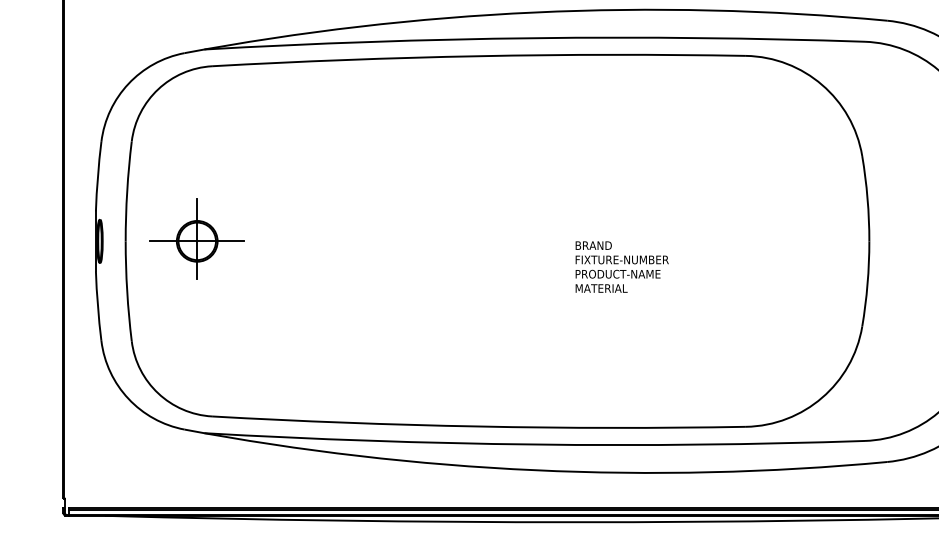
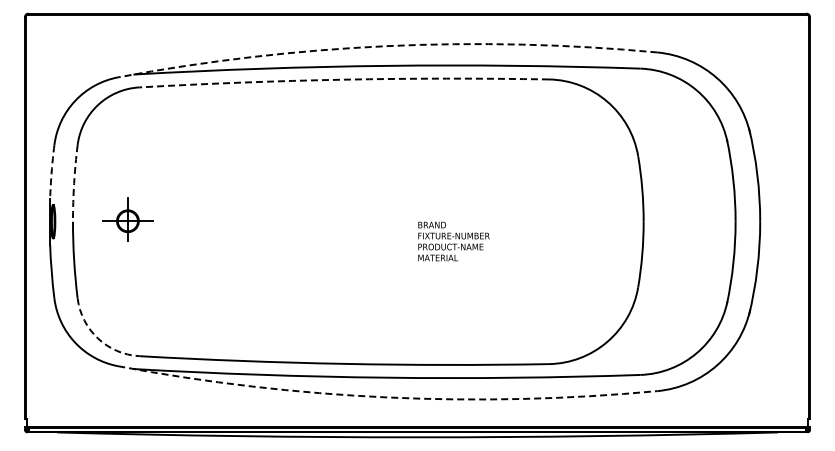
arc: (534, 12) -> (386, 46), solid -> dashed
arc: (479, 55) -> (344, 79), solid -> dashed
arc: (97, 177) -> (51, 172), solid -> dashed
arc: (127, 191) -> (74, 183), solid -> dashed
part: (196, 238) -> (127, 219), size x0.7
arc: (157, 393) -> (97, 338), solid -> dashed
arc: (534, 470) -> (386, 397), solid -> dashed

